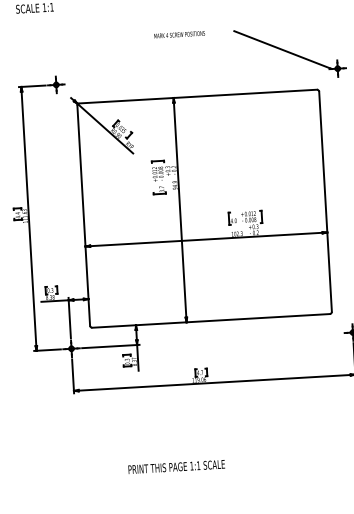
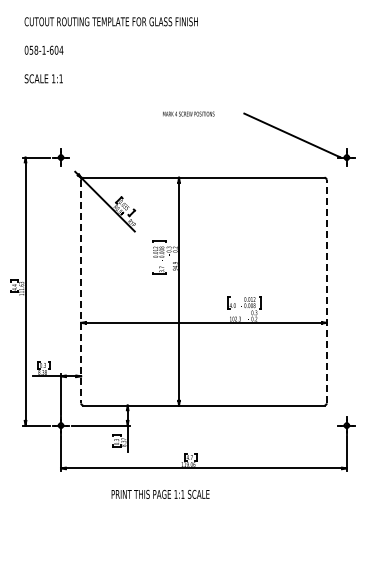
line: (325, 201) -> (326, 291), solid -> dashed
line: (84, 215) -> (81, 291), solid -> dashed
text: (176, 466) -> (160, 493), moved

